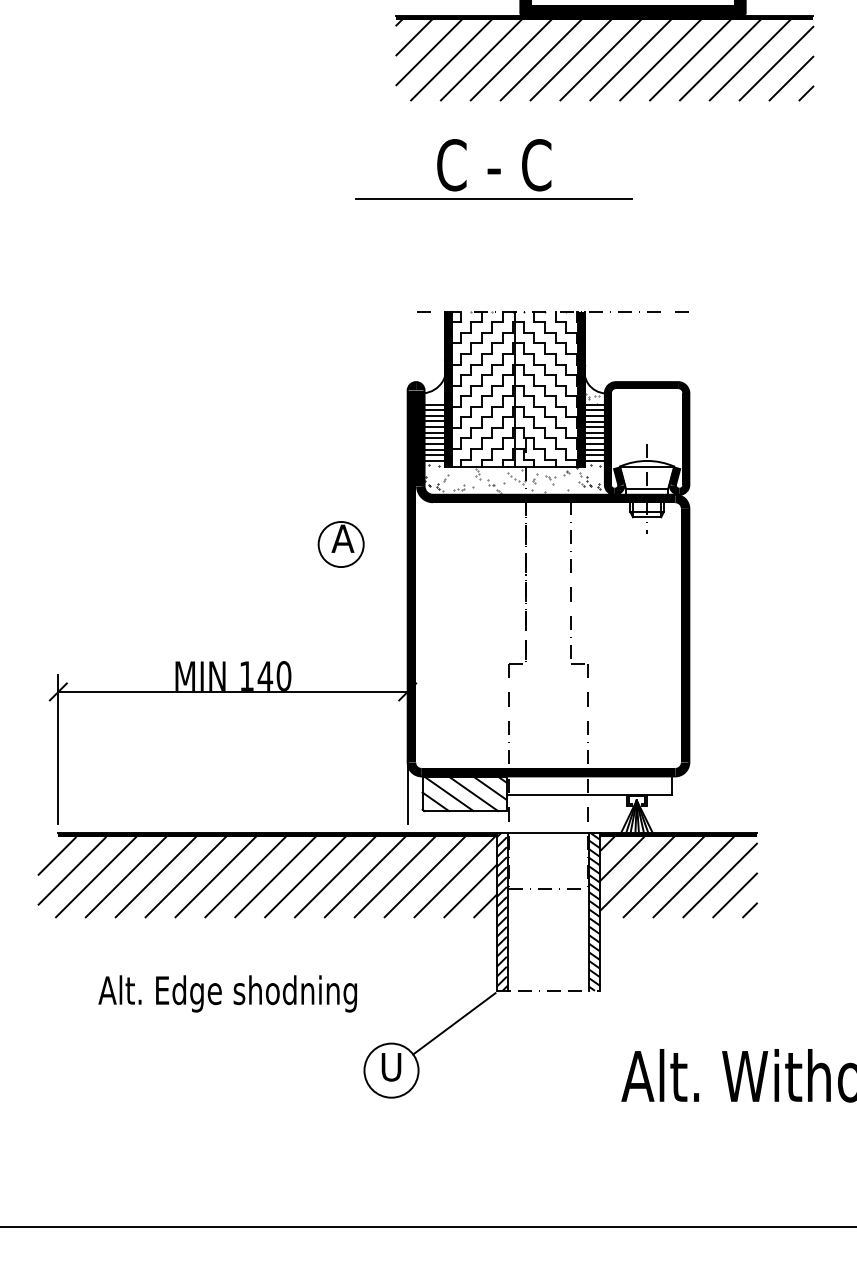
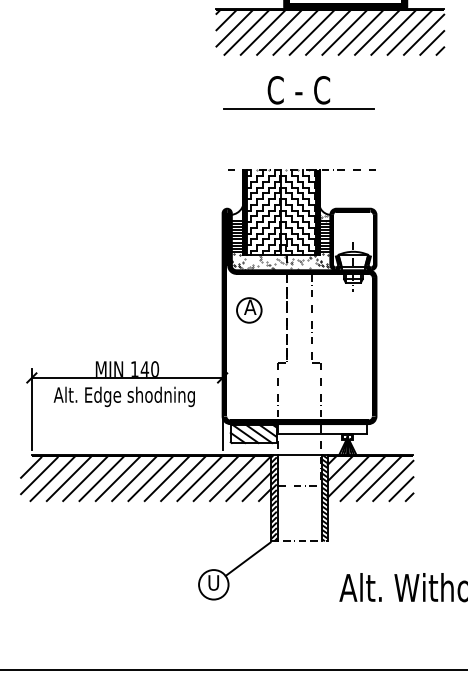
part: (493, 169) -> (298, 92), moved
part: (341, 544) -> (249, 310), moved
text: (226, 993) -> (123, 396), moved

